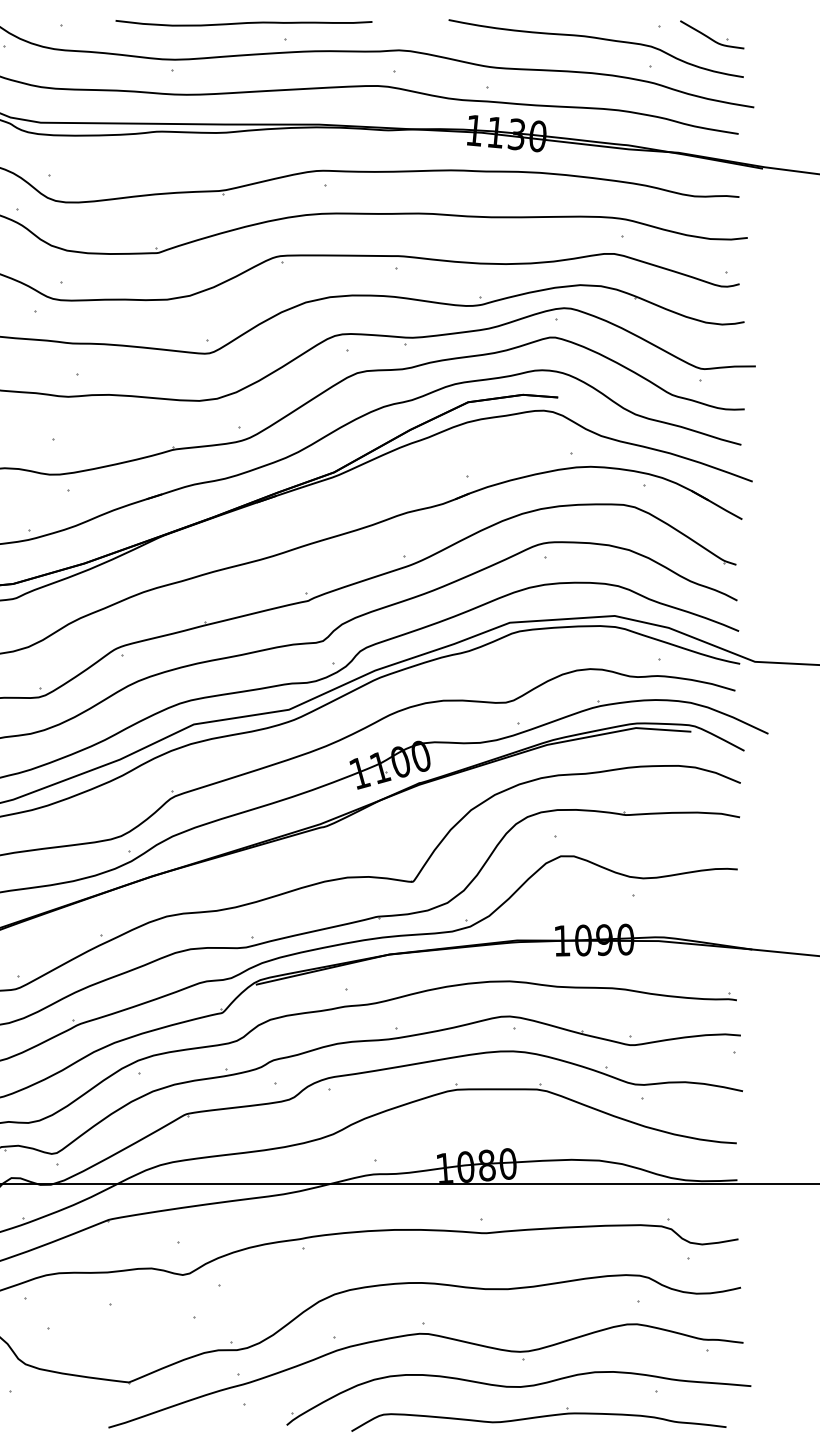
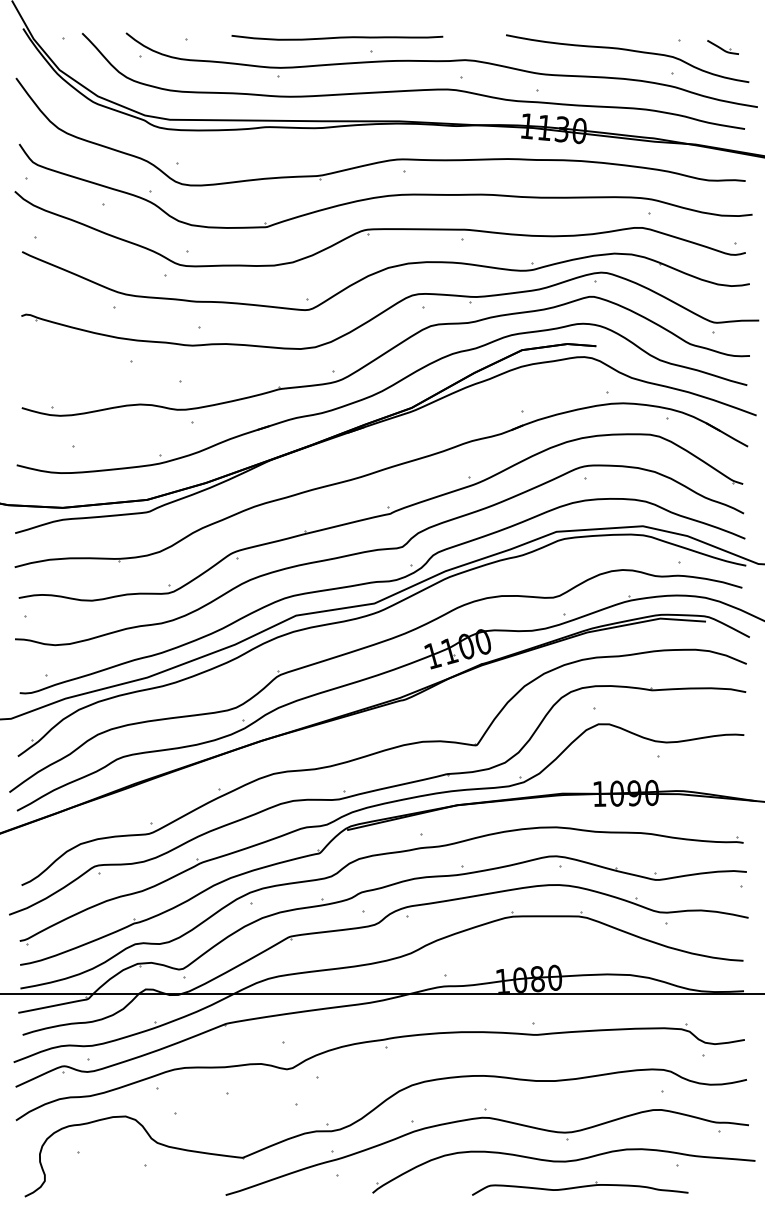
part: (711, 35) -> (722, 47), size x0.6
part: (537, 1419) -> (579, 1188), size x0.7

